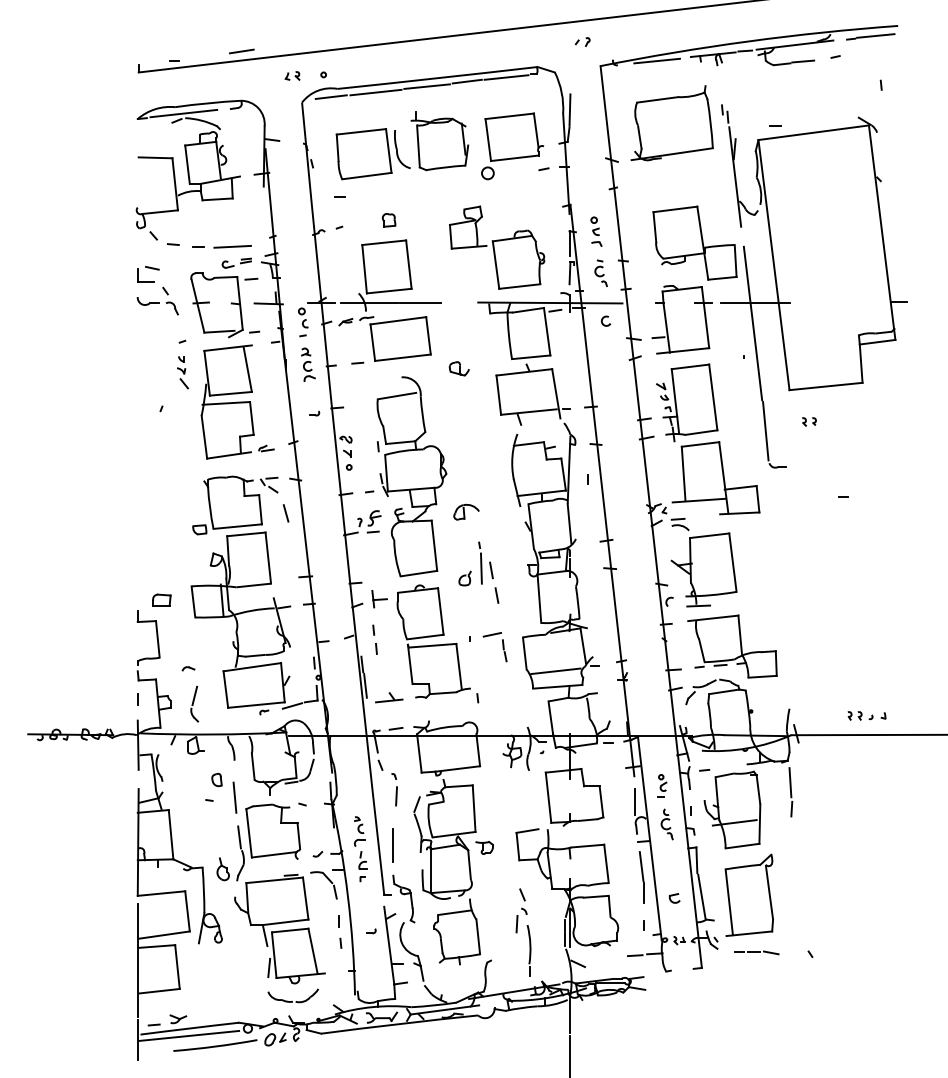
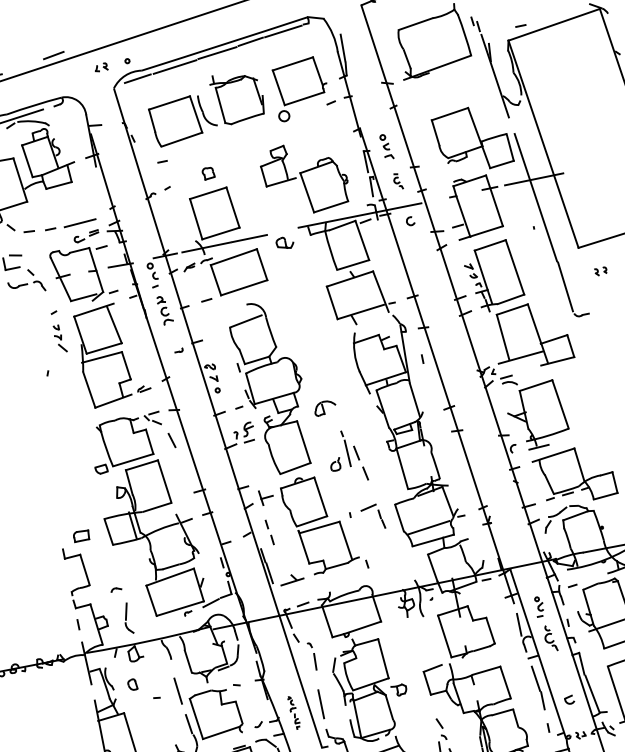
part: (600, 273) -> (397, 181), size x0.7
part: (458, 368) -> (284, 243), moved
part: (216, 779) -> (132, 684), moved
part: (360, 849) -> (293, 713), size x0.6

